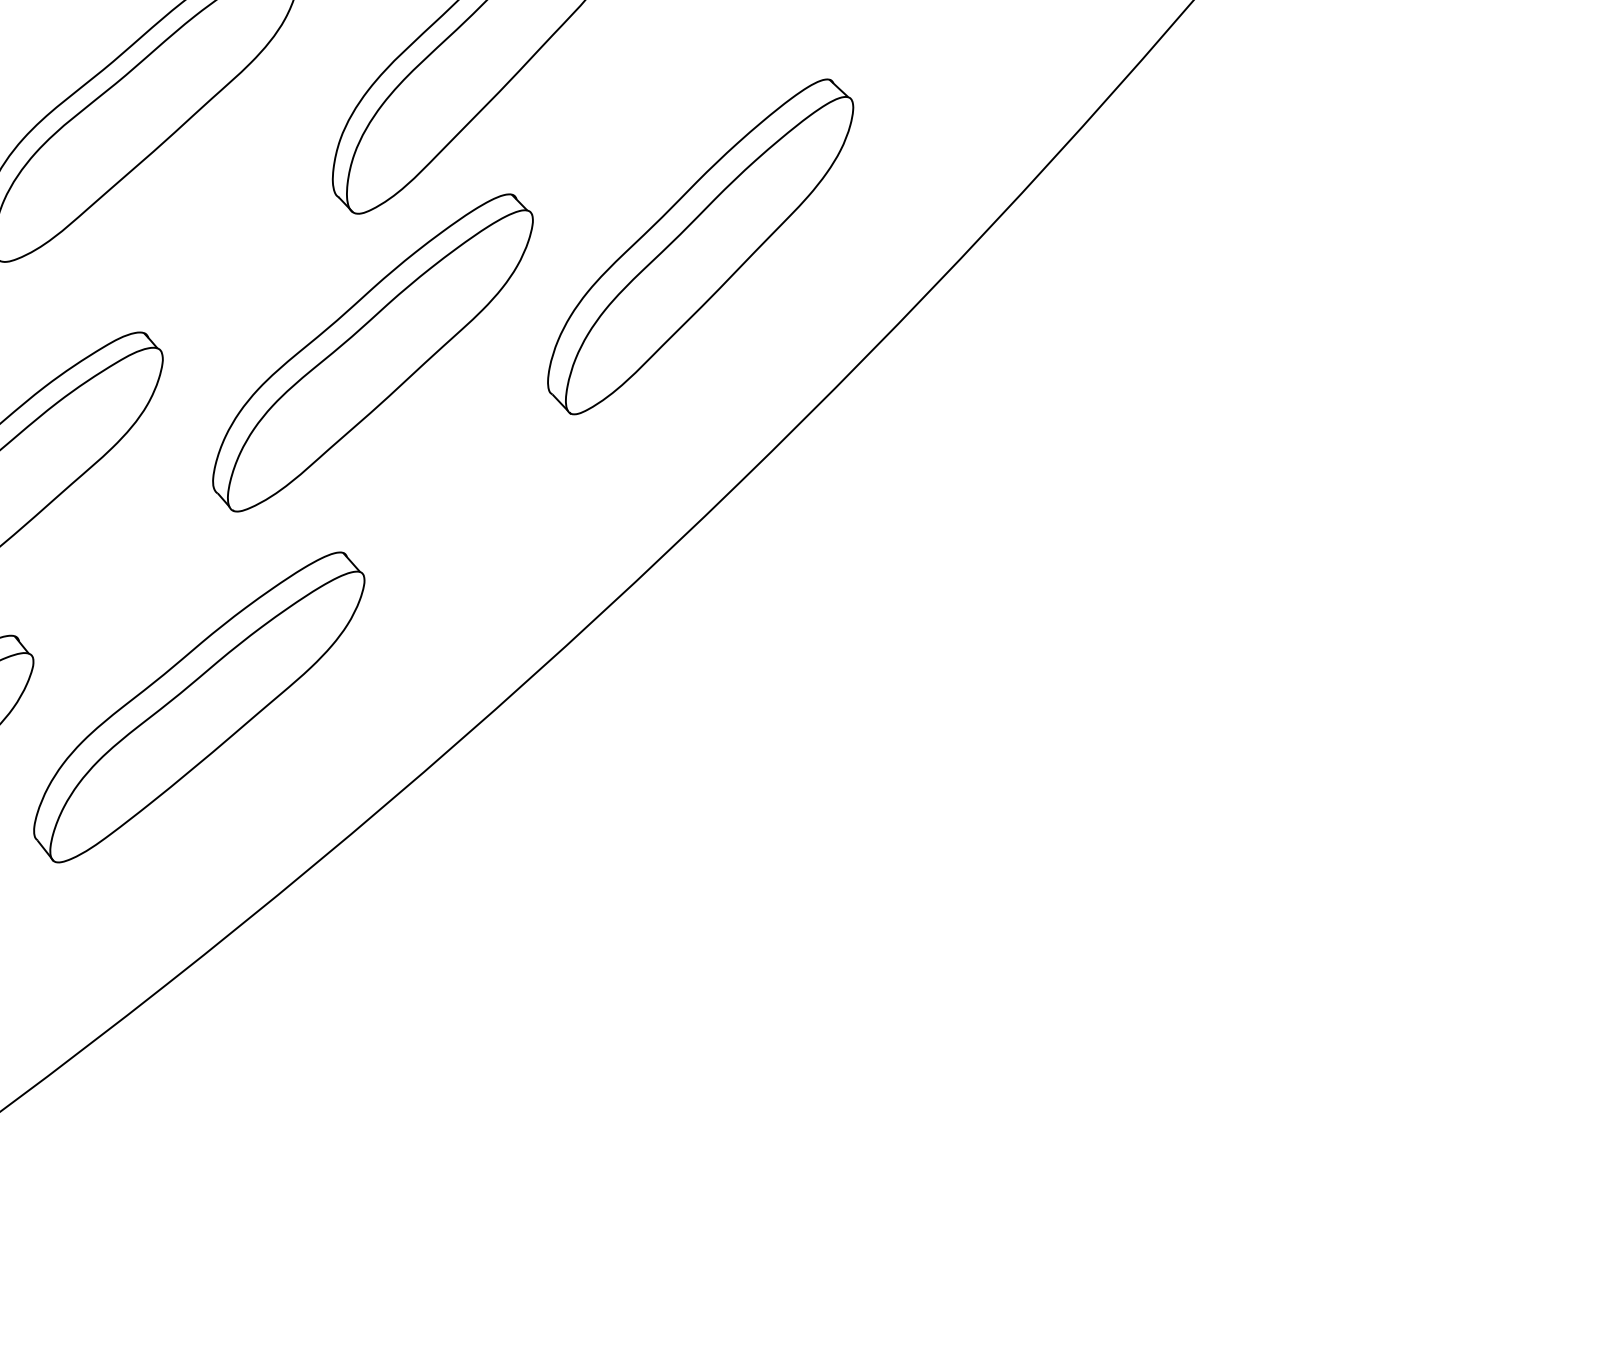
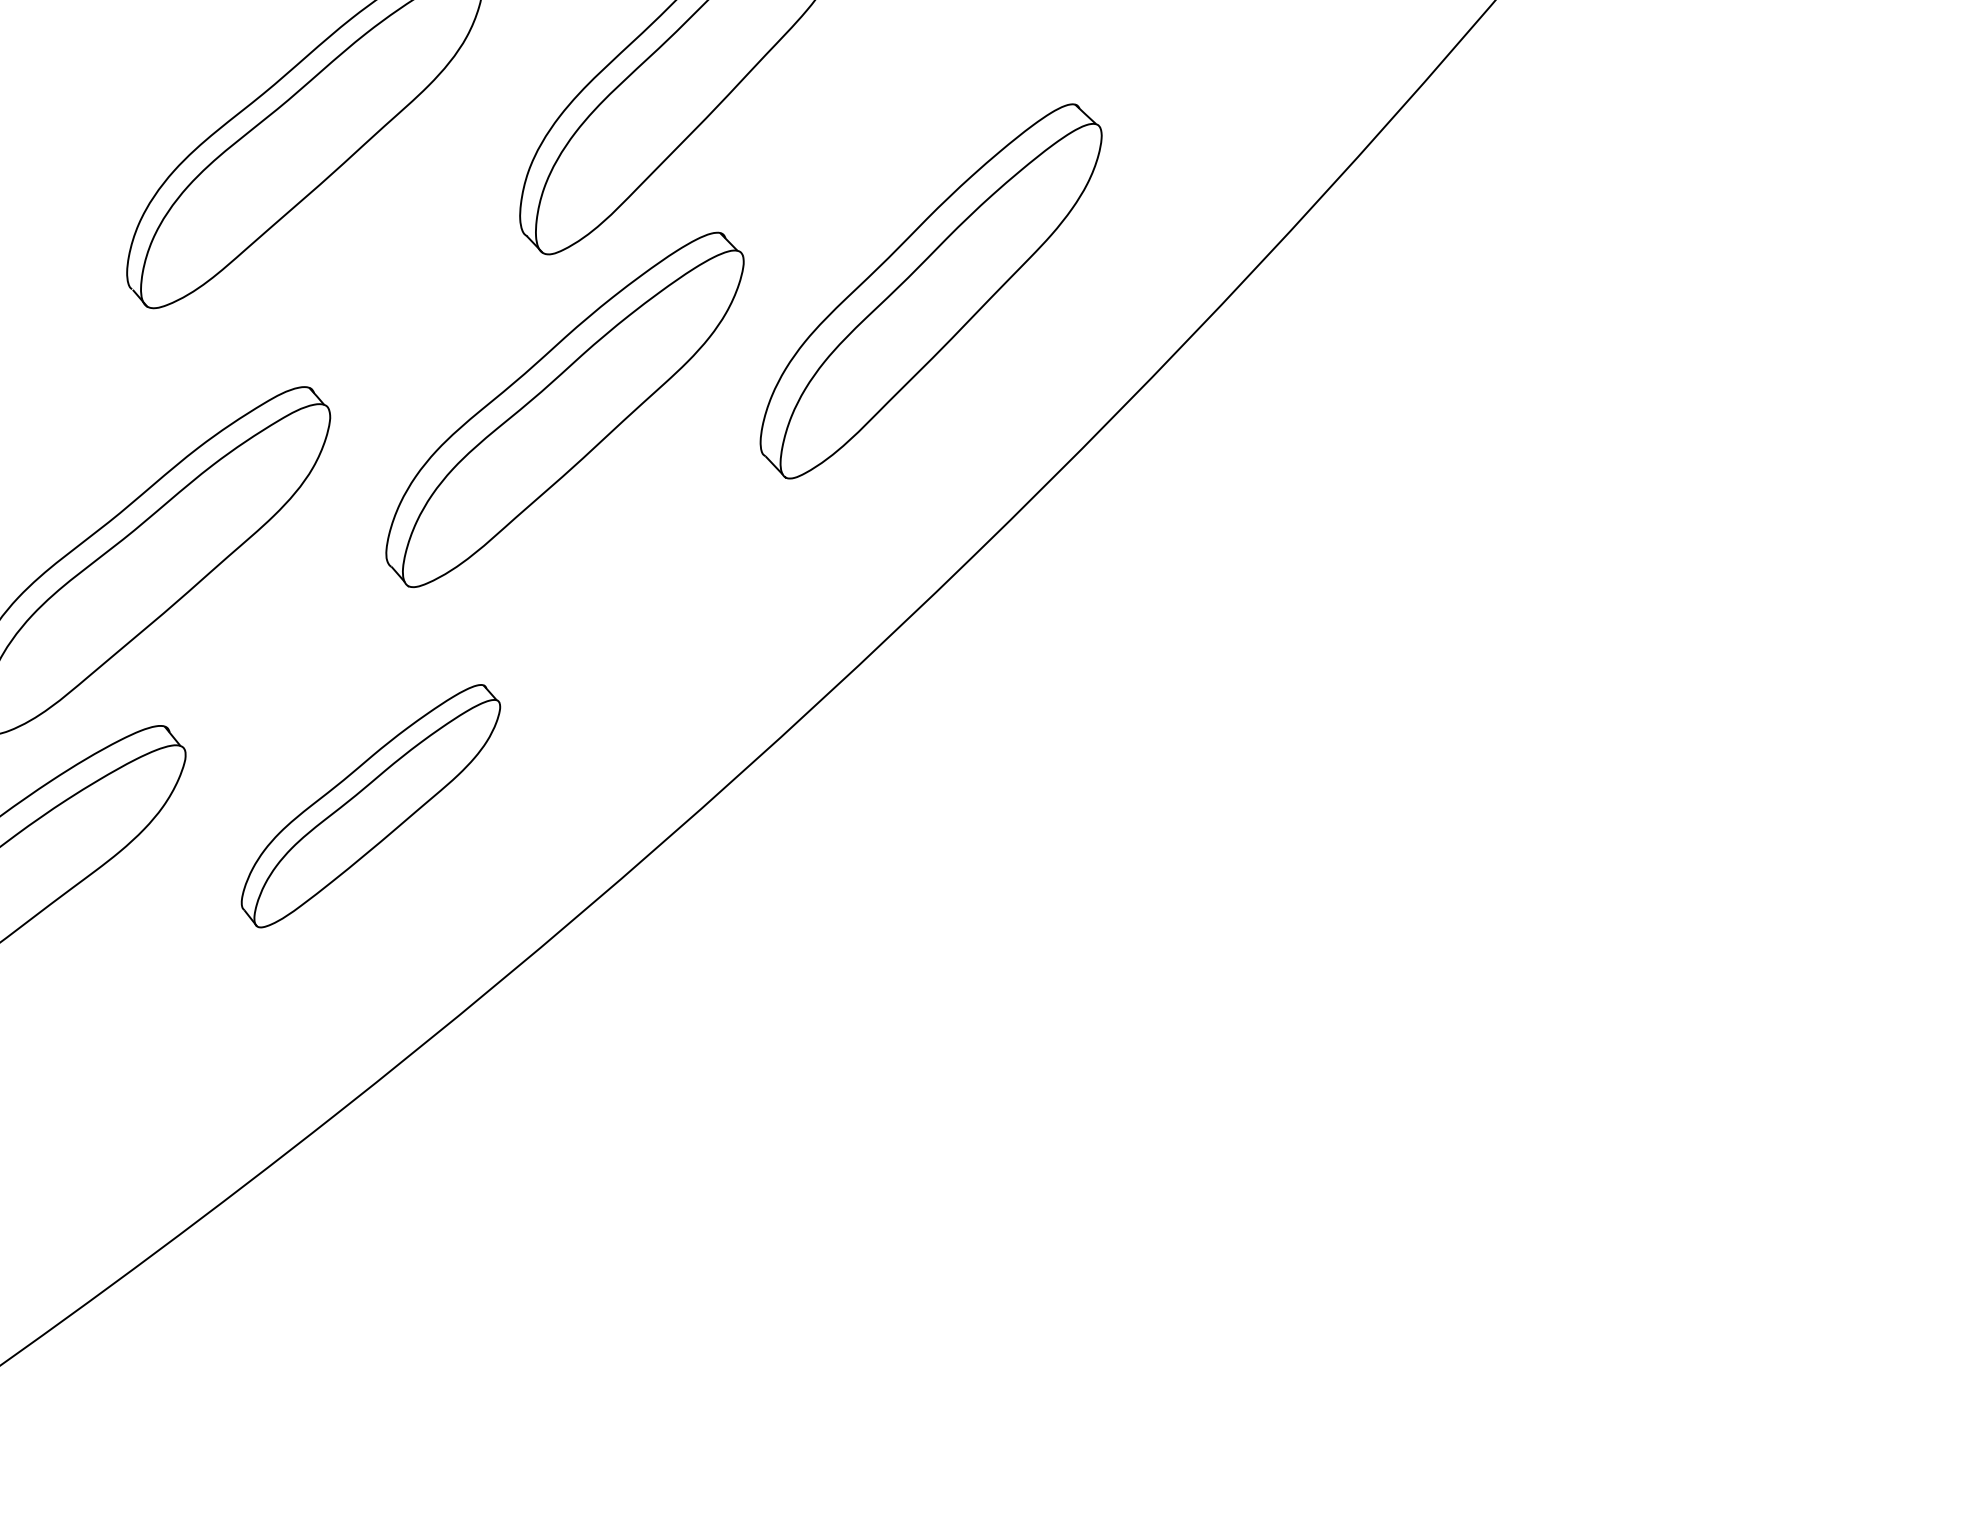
part: (198, 707) -> (370, 806), size x0.7

